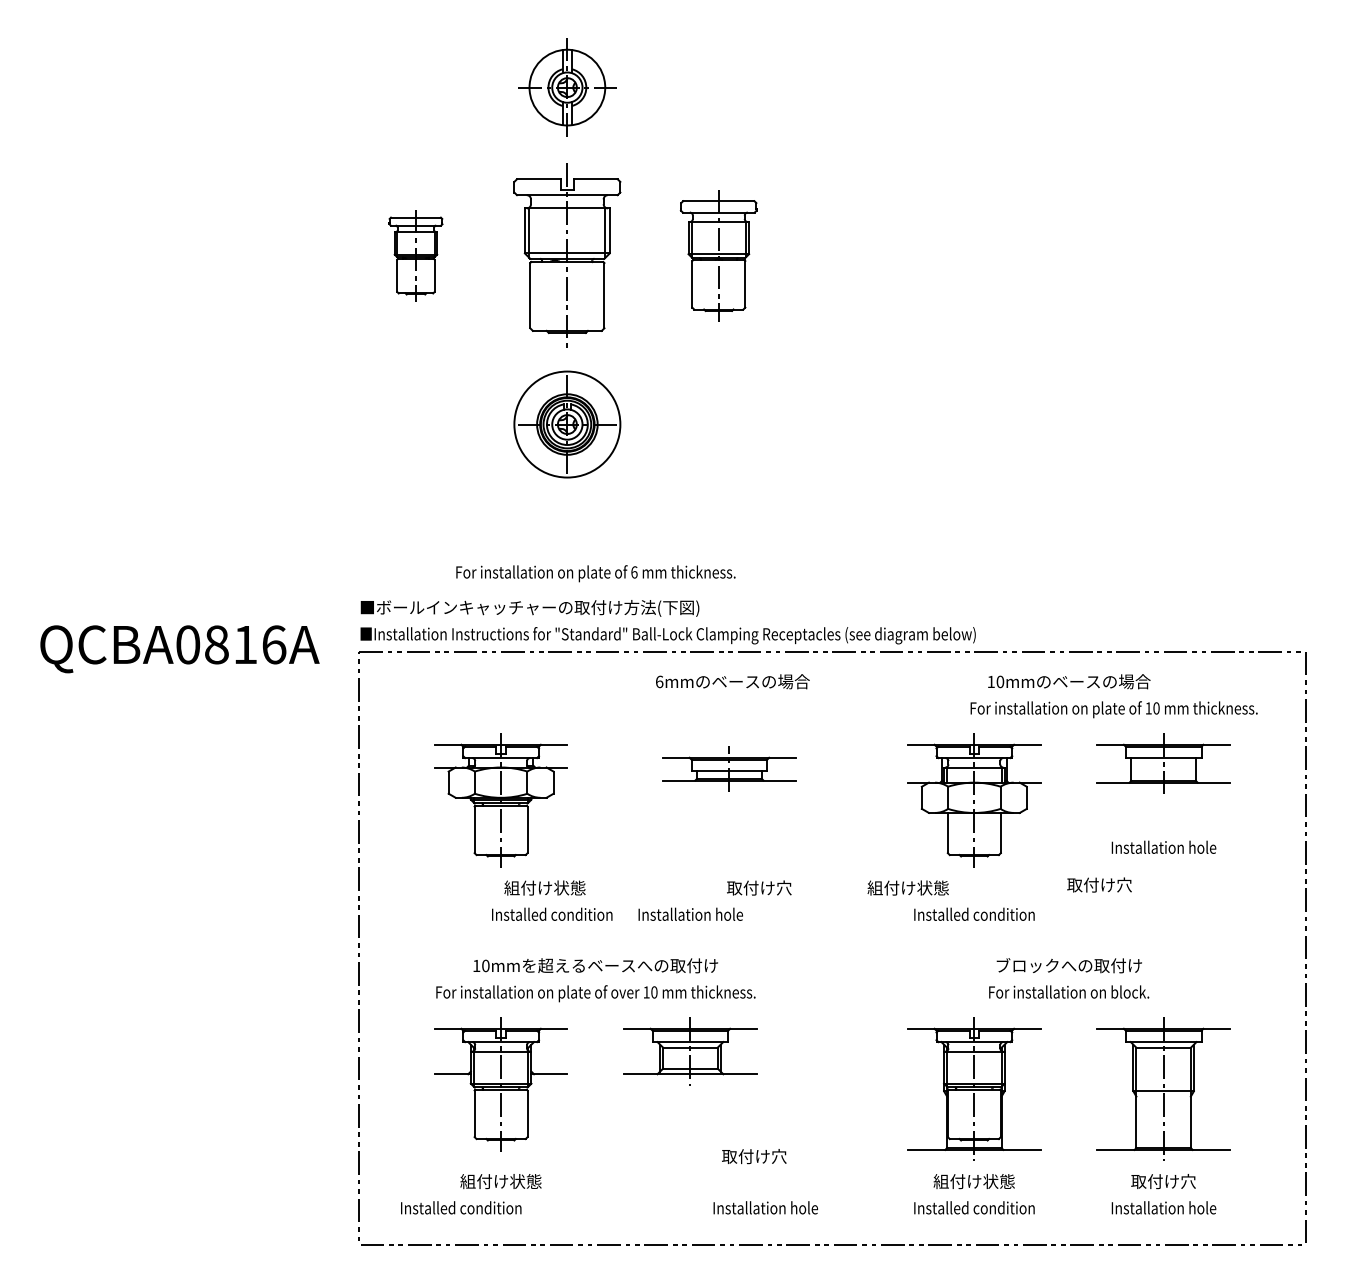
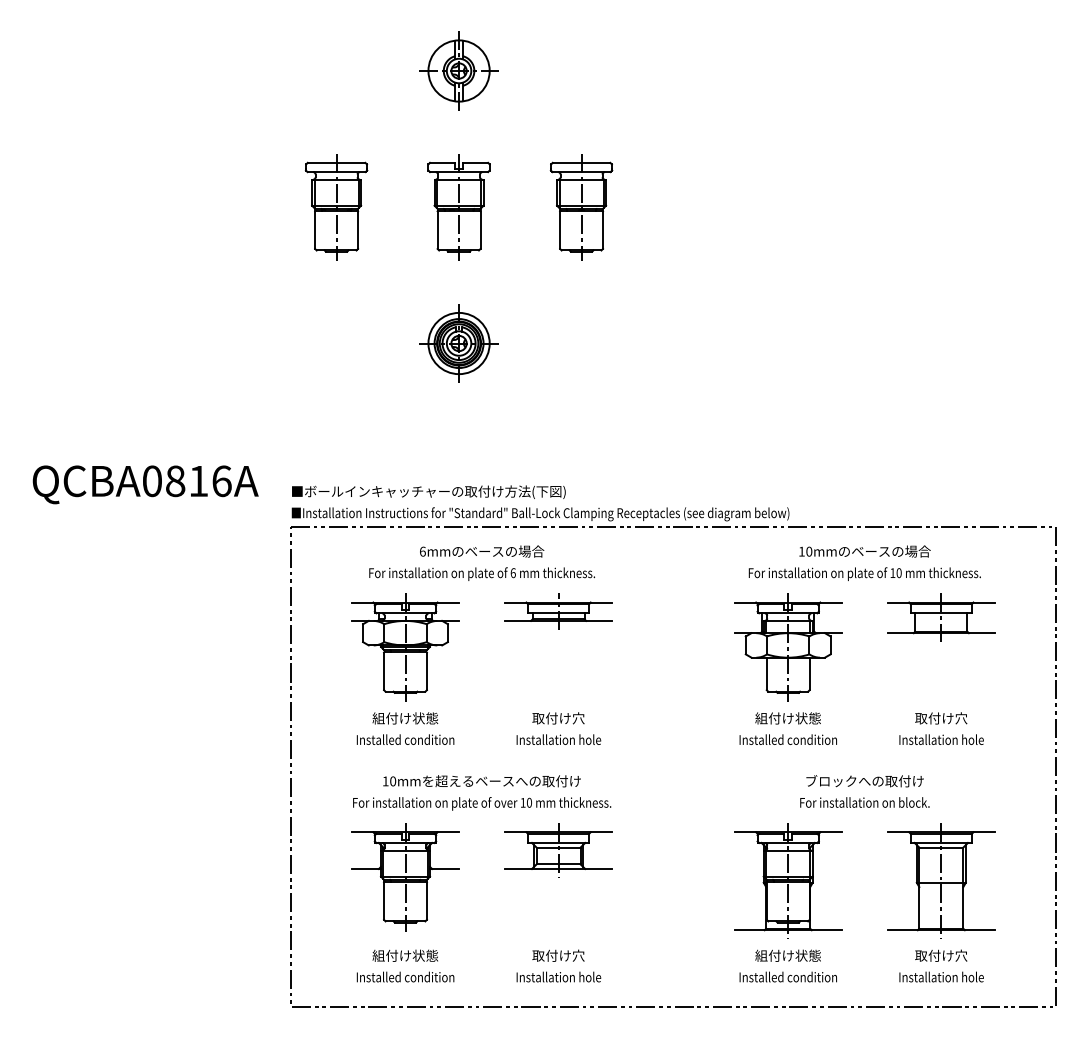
part: (415, 255) -> (336, 206), size x1.43
part: (567, 255) -> (459, 206), size x0.71
circle: (567, 424) -> (459, 343), size x0.71
text: (595, 573) -> (481, 573), moved
text: (179, 649) -> (145, 485), moved
text: (732, 681) -> (481, 551), moved
text: (1113, 709) -> (864, 573), moved
part: (729, 768) -> (558, 611), moved
text: (1163, 846) -> (941, 738), moved
text: (1099, 884) -> (941, 717), moved
text: (544, 887) -> (404, 717), moved
text: (759, 887) -> (558, 717), moved
text: (907, 887) -> (787, 717), moved
text: (552, 913) -> (405, 738), moved
text: (754, 1156) -> (558, 955), moved
text: (461, 1207) -> (405, 976), moved
text: (765, 1207) -> (558, 976), moved

